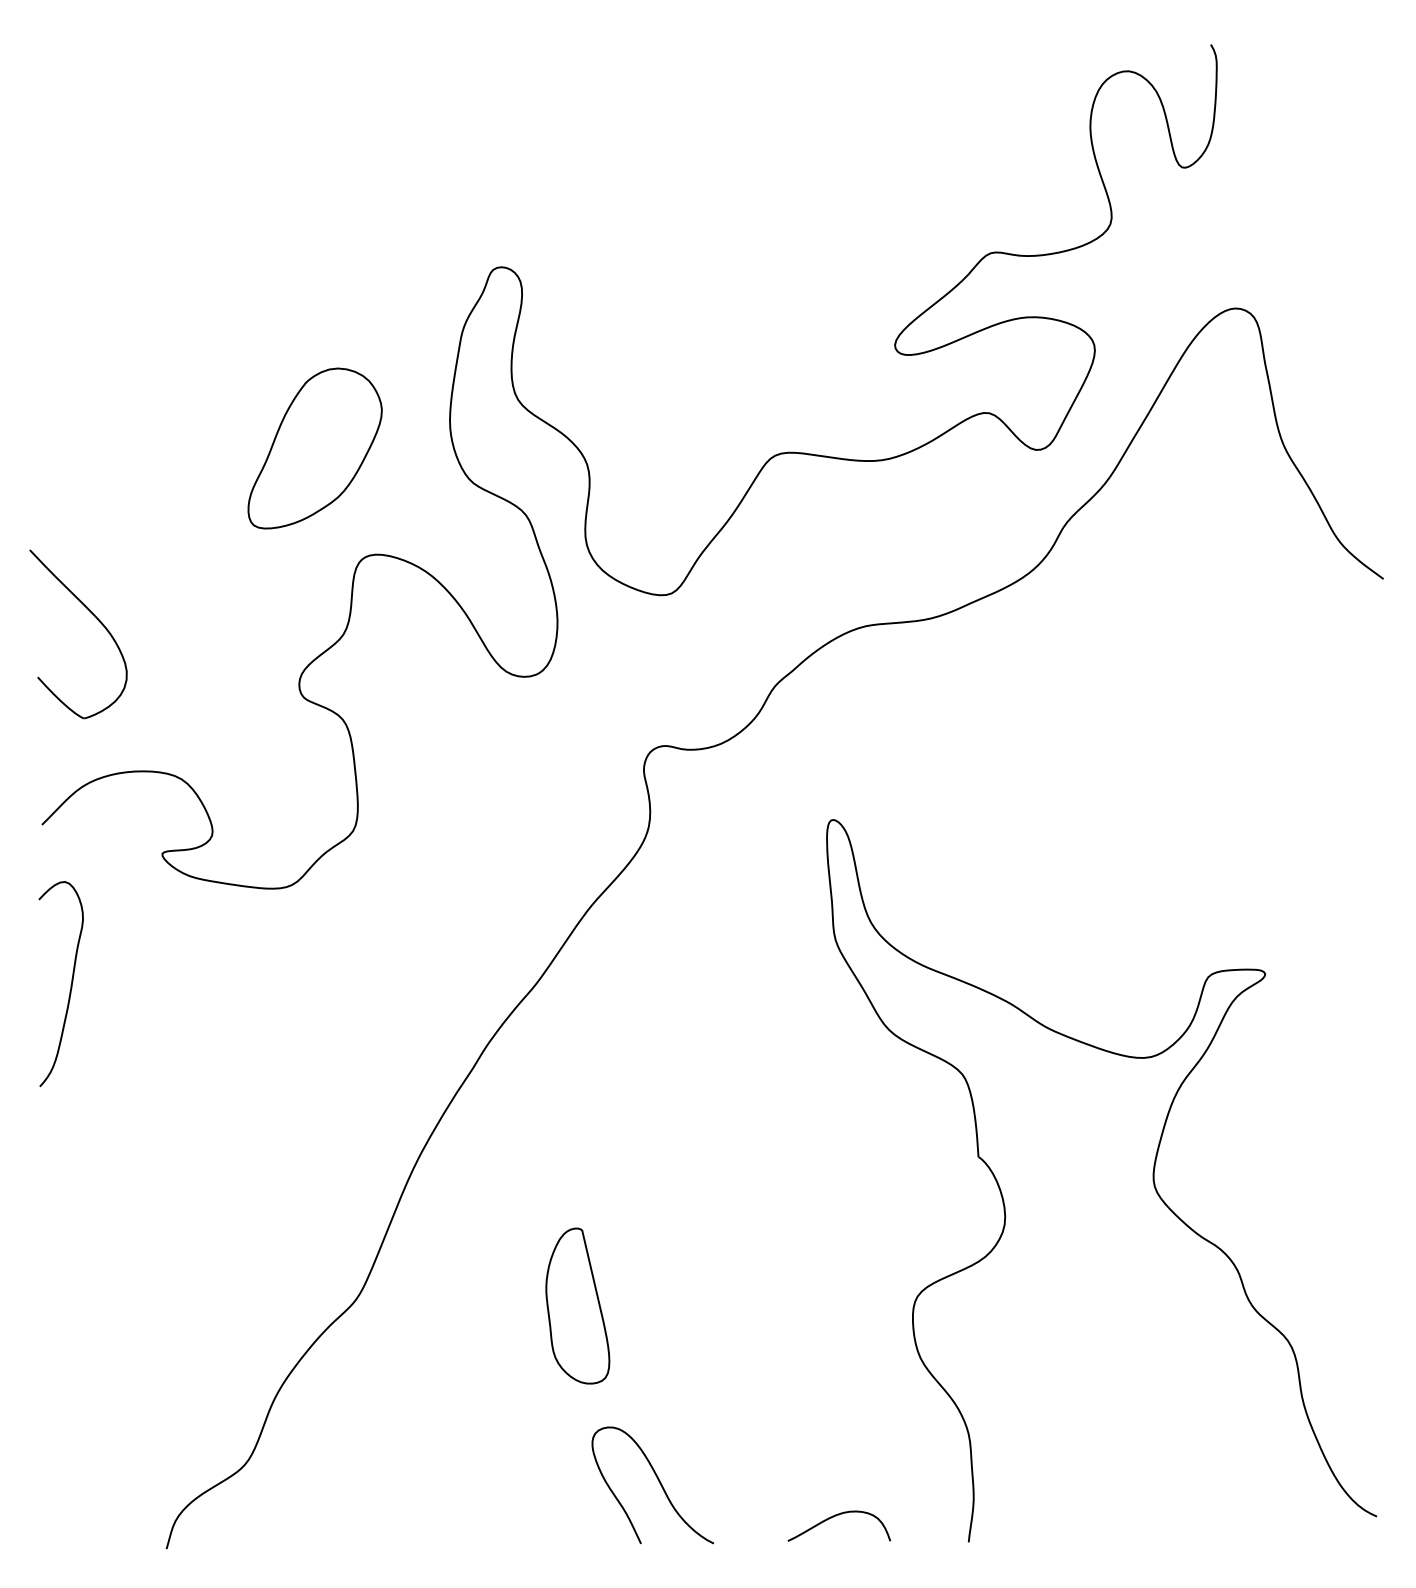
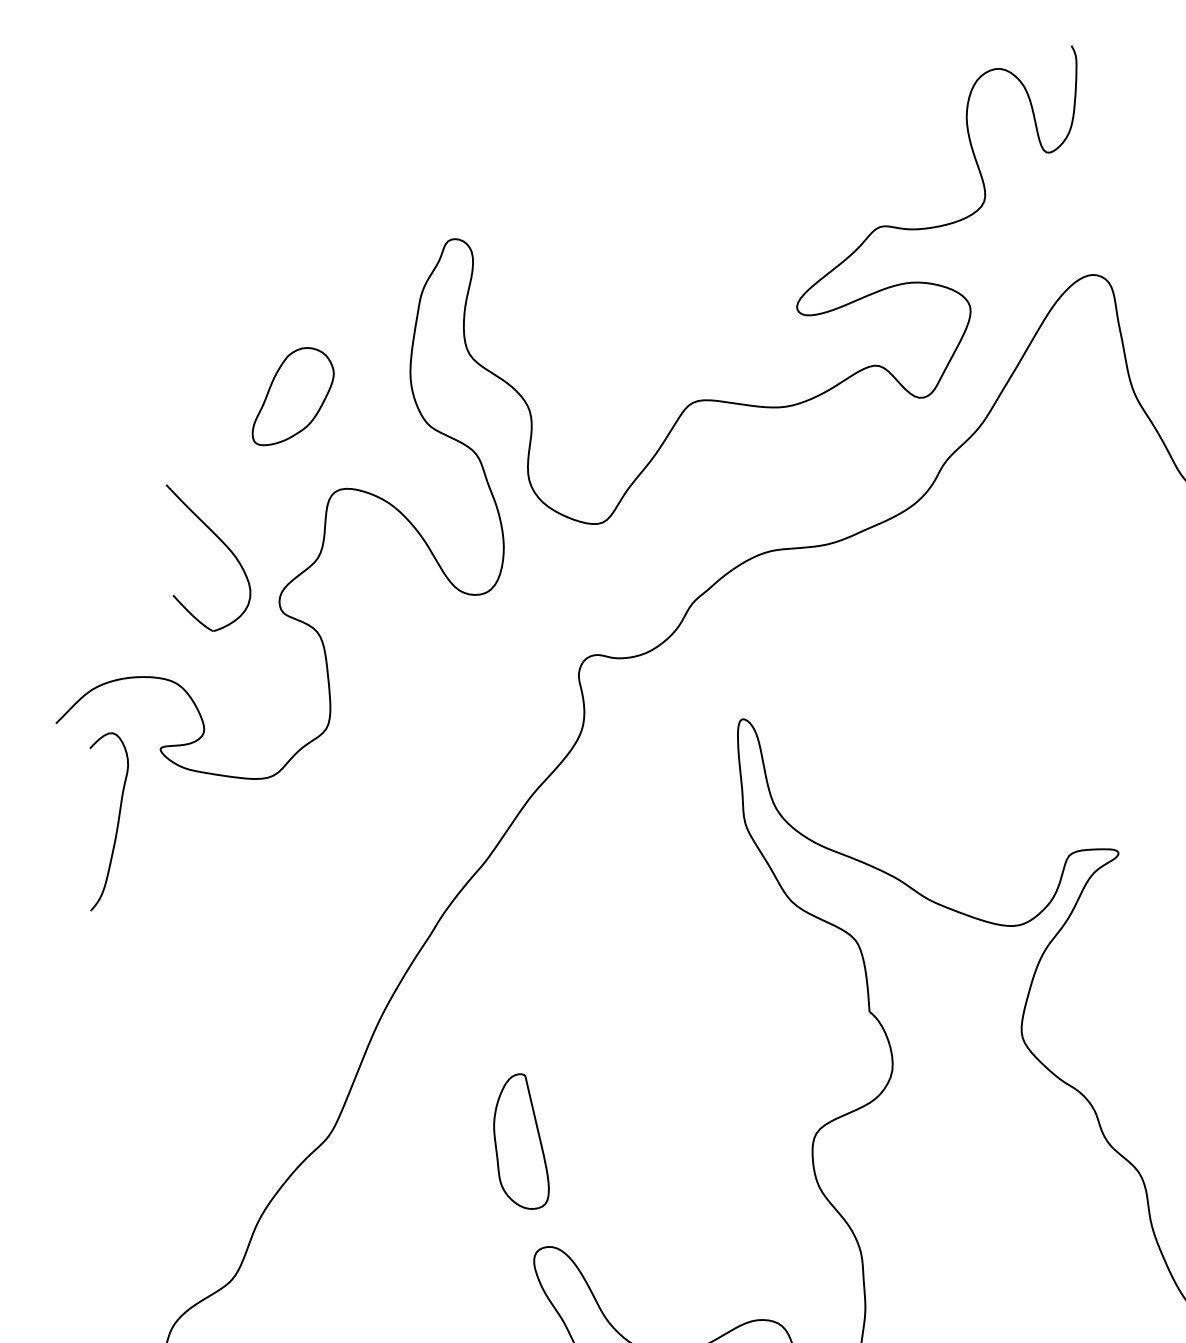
part: (314, 448) -> (292, 396), size x0.7
part: (96, 619) -> (224, 545), moved
curve: (70, 985) -> (117, 823), moved

